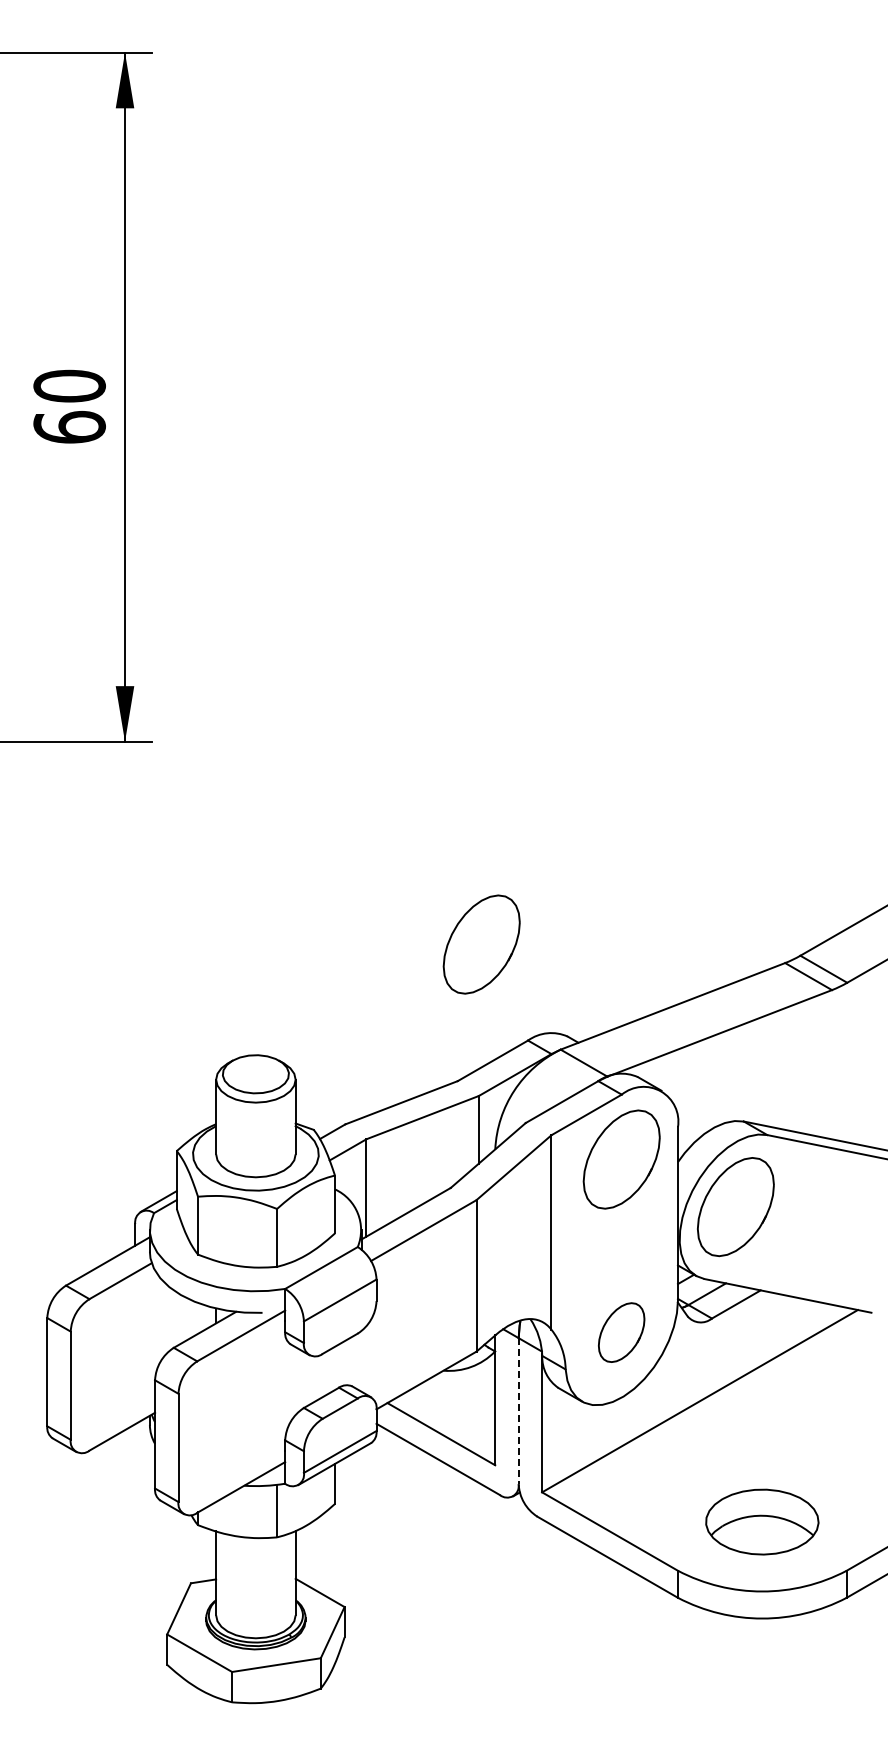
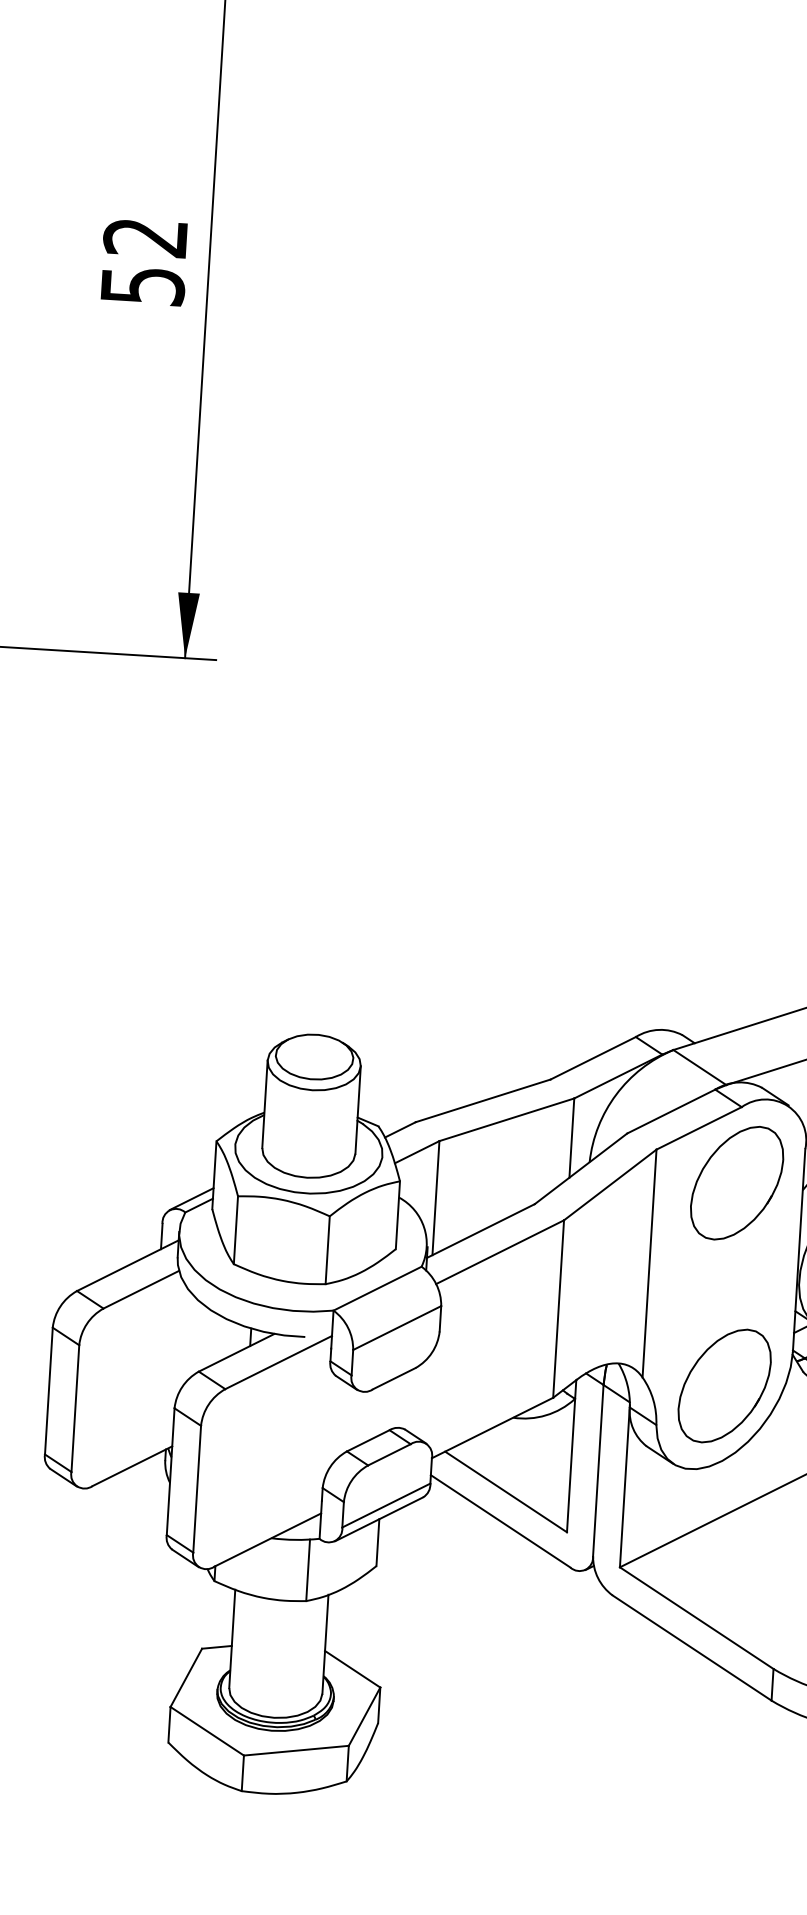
text: (69, 406) -> (144, 261), 60 -> 52
part: (481, 944) -> (588, 921), removed
part: (621, 1332) -> (724, 1385), size x1.67
line: (518, 1411) -> (598, 1470), dashed -> solid

